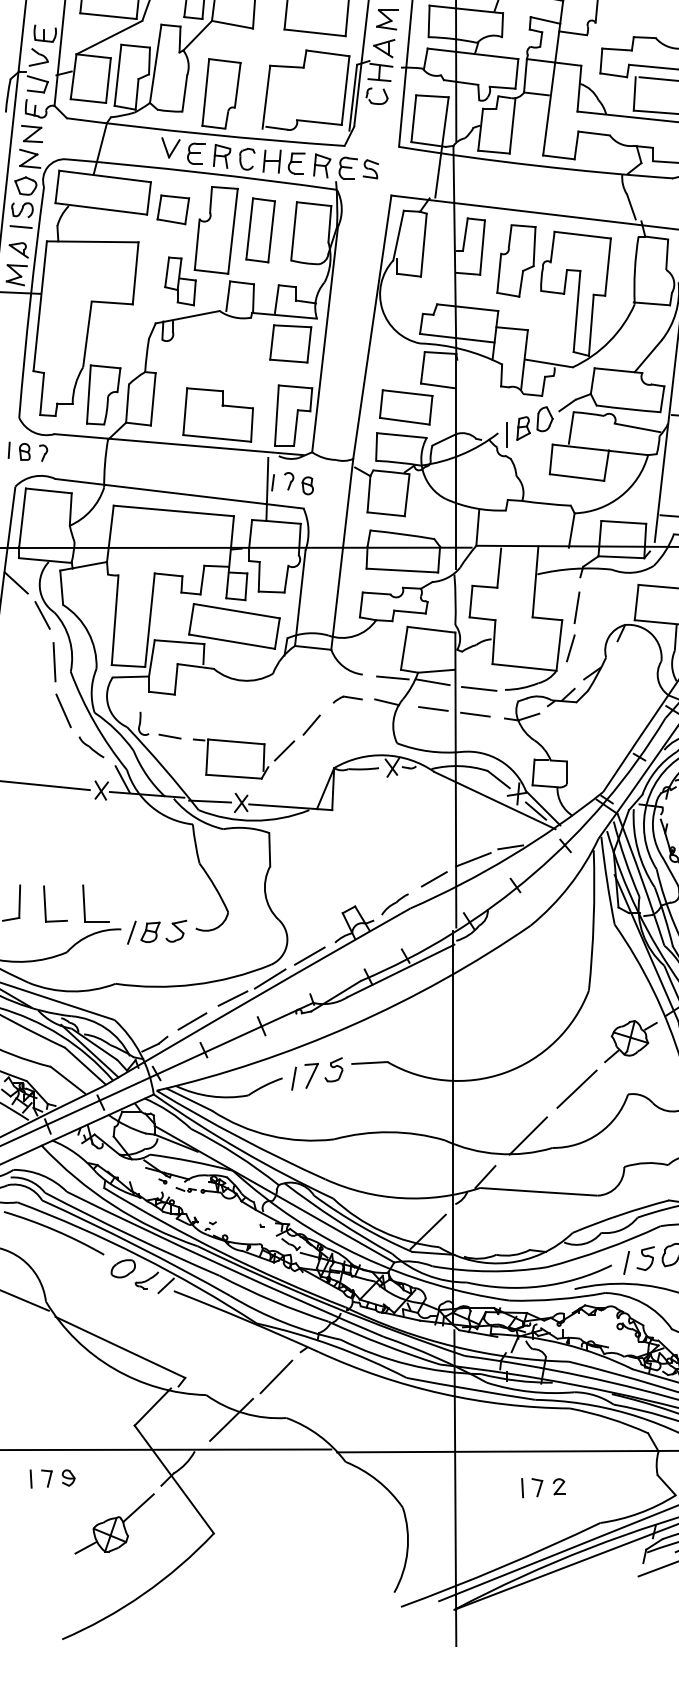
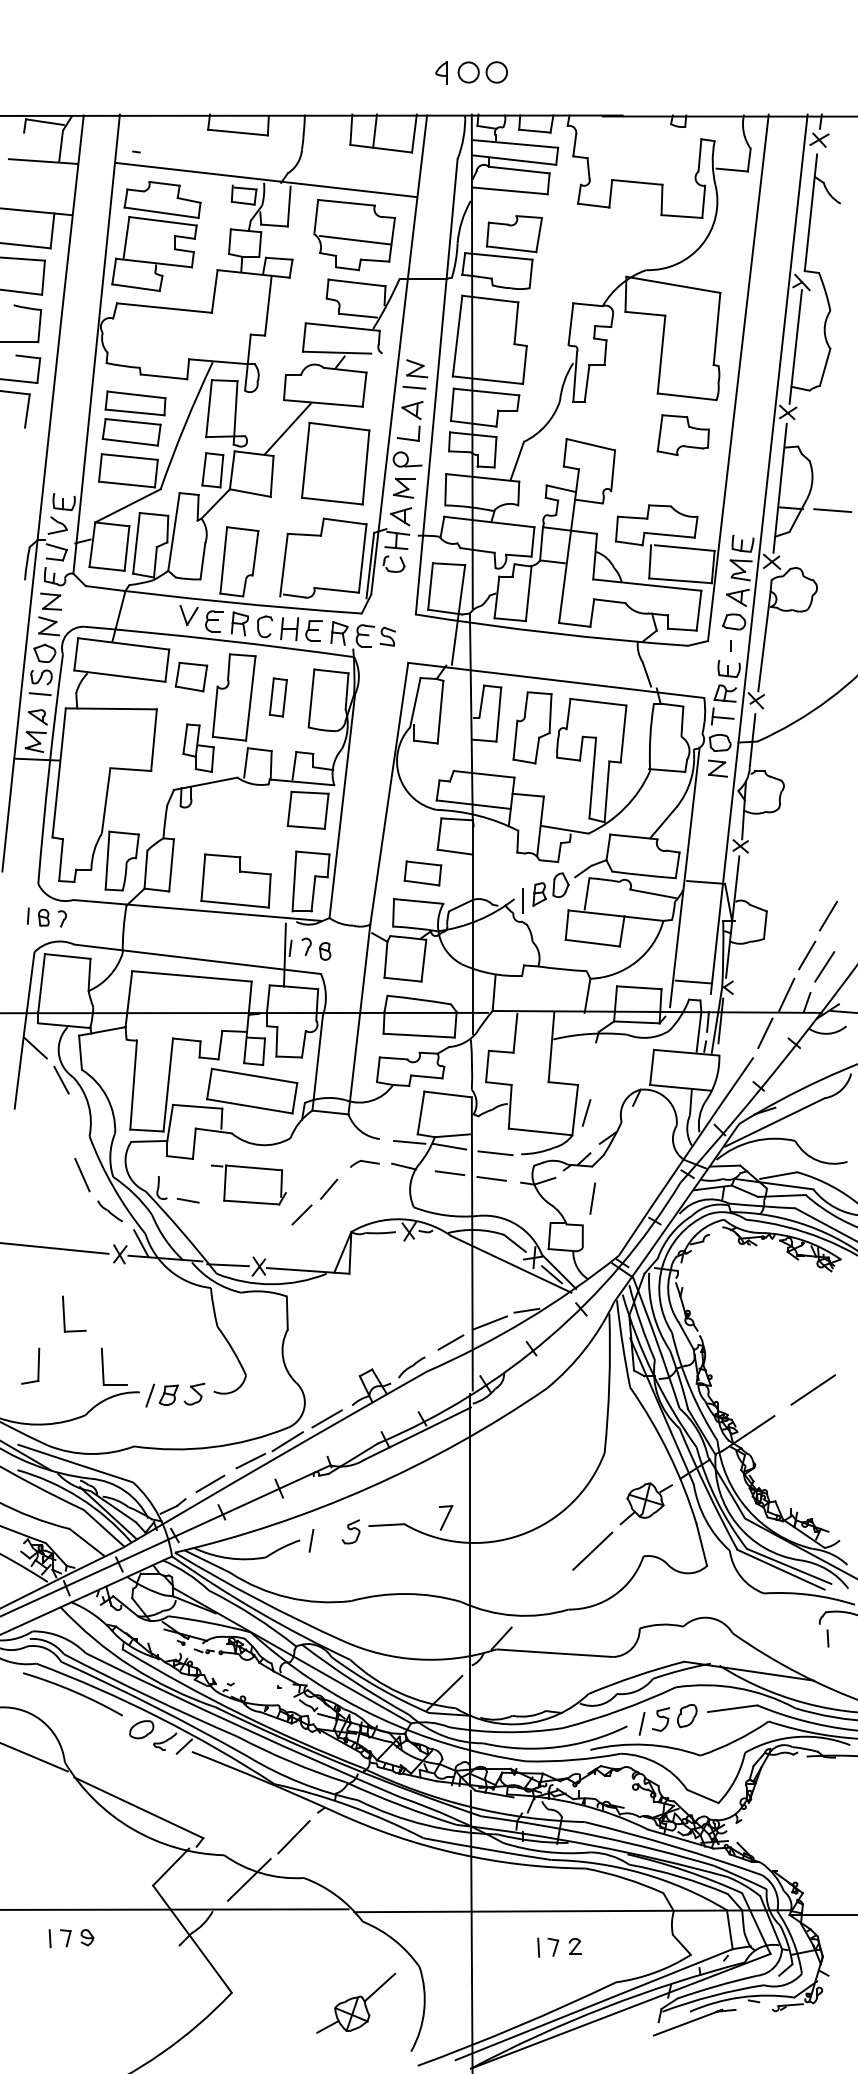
part: (260, 230) -> (278, 697), size x0.6
part: (405, 407) -> (422, 873), size x0.7
line: (576, 607) -> (592, 1198), moved
line: (54, 661) -> (73, 1126), removed
part: (230, 758) -> (248, 1184), moved
part: (45, 903) -> (64, 1313), moved
part: (312, 1075) -> (446, 1517), moved
line: (527, 1135) -> (543, 1597), removed
part: (113, 1523) -> (355, 2002), moved

